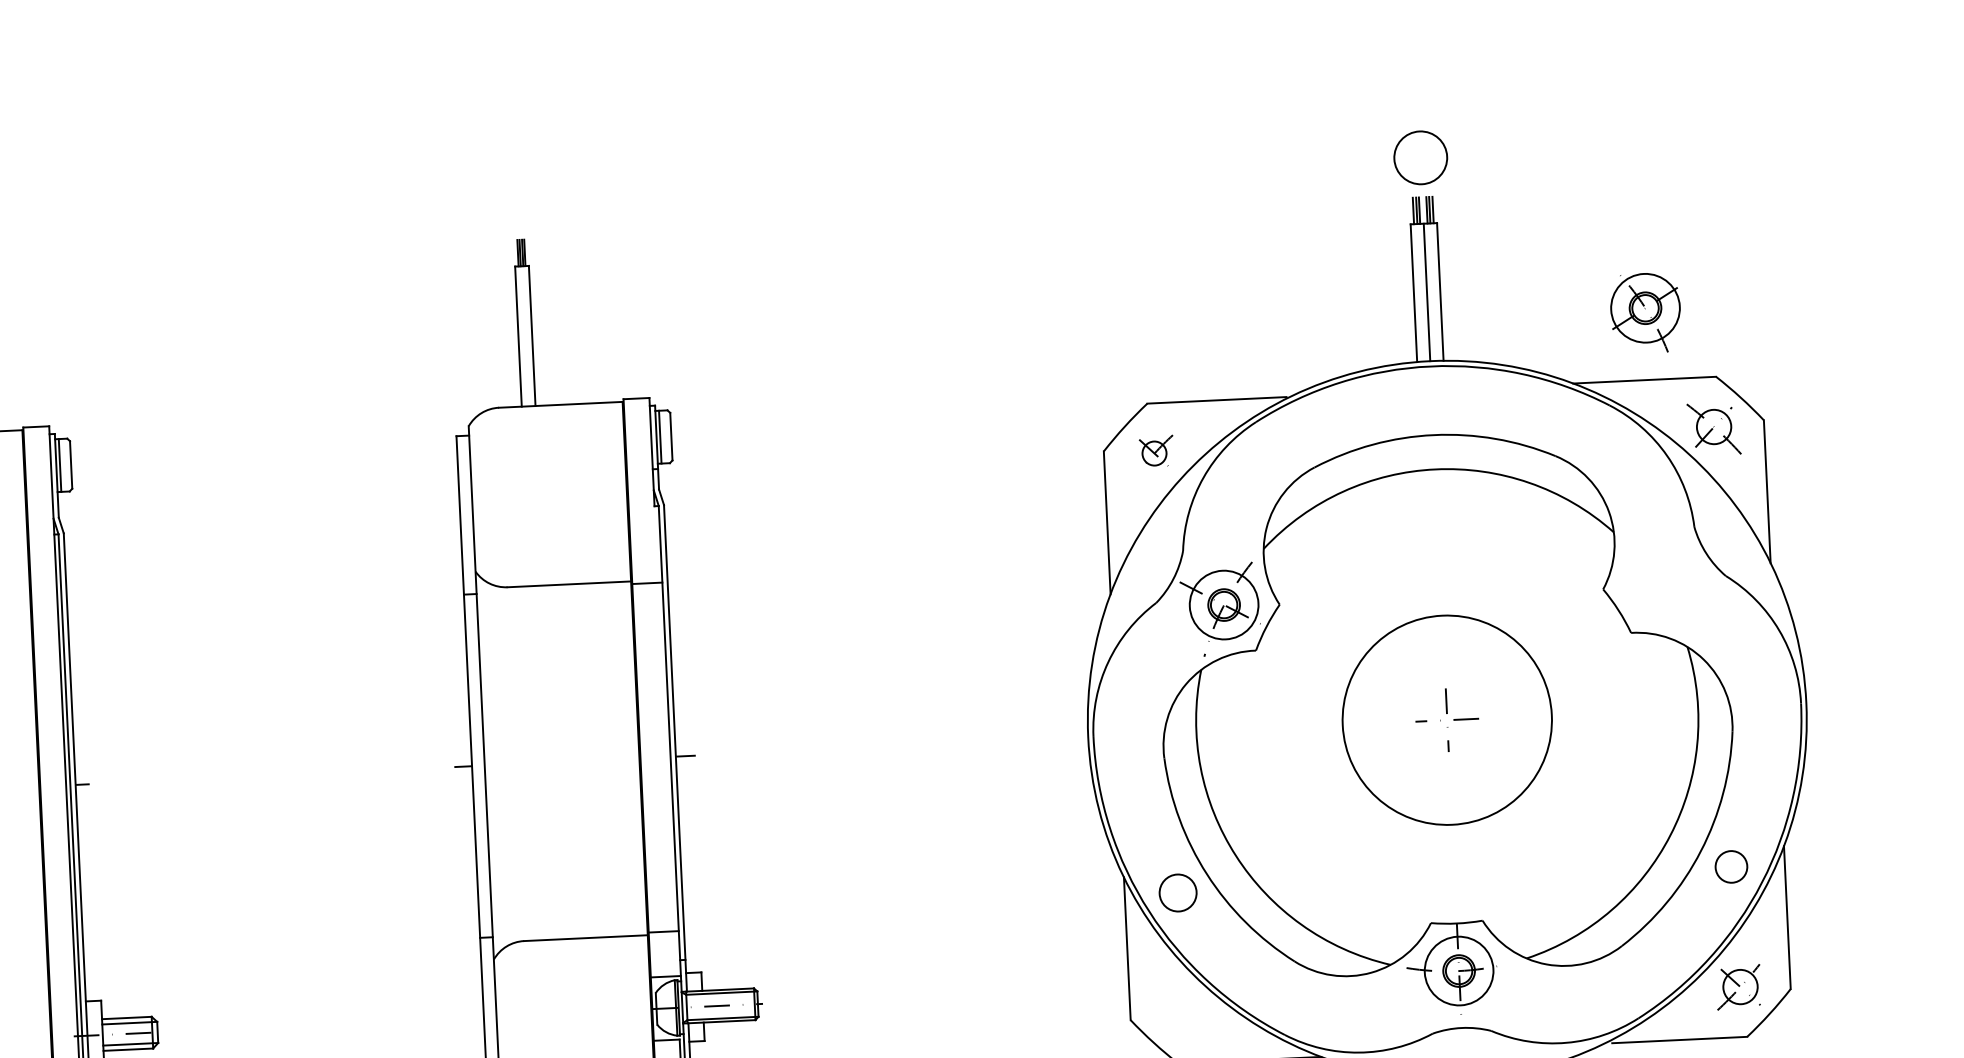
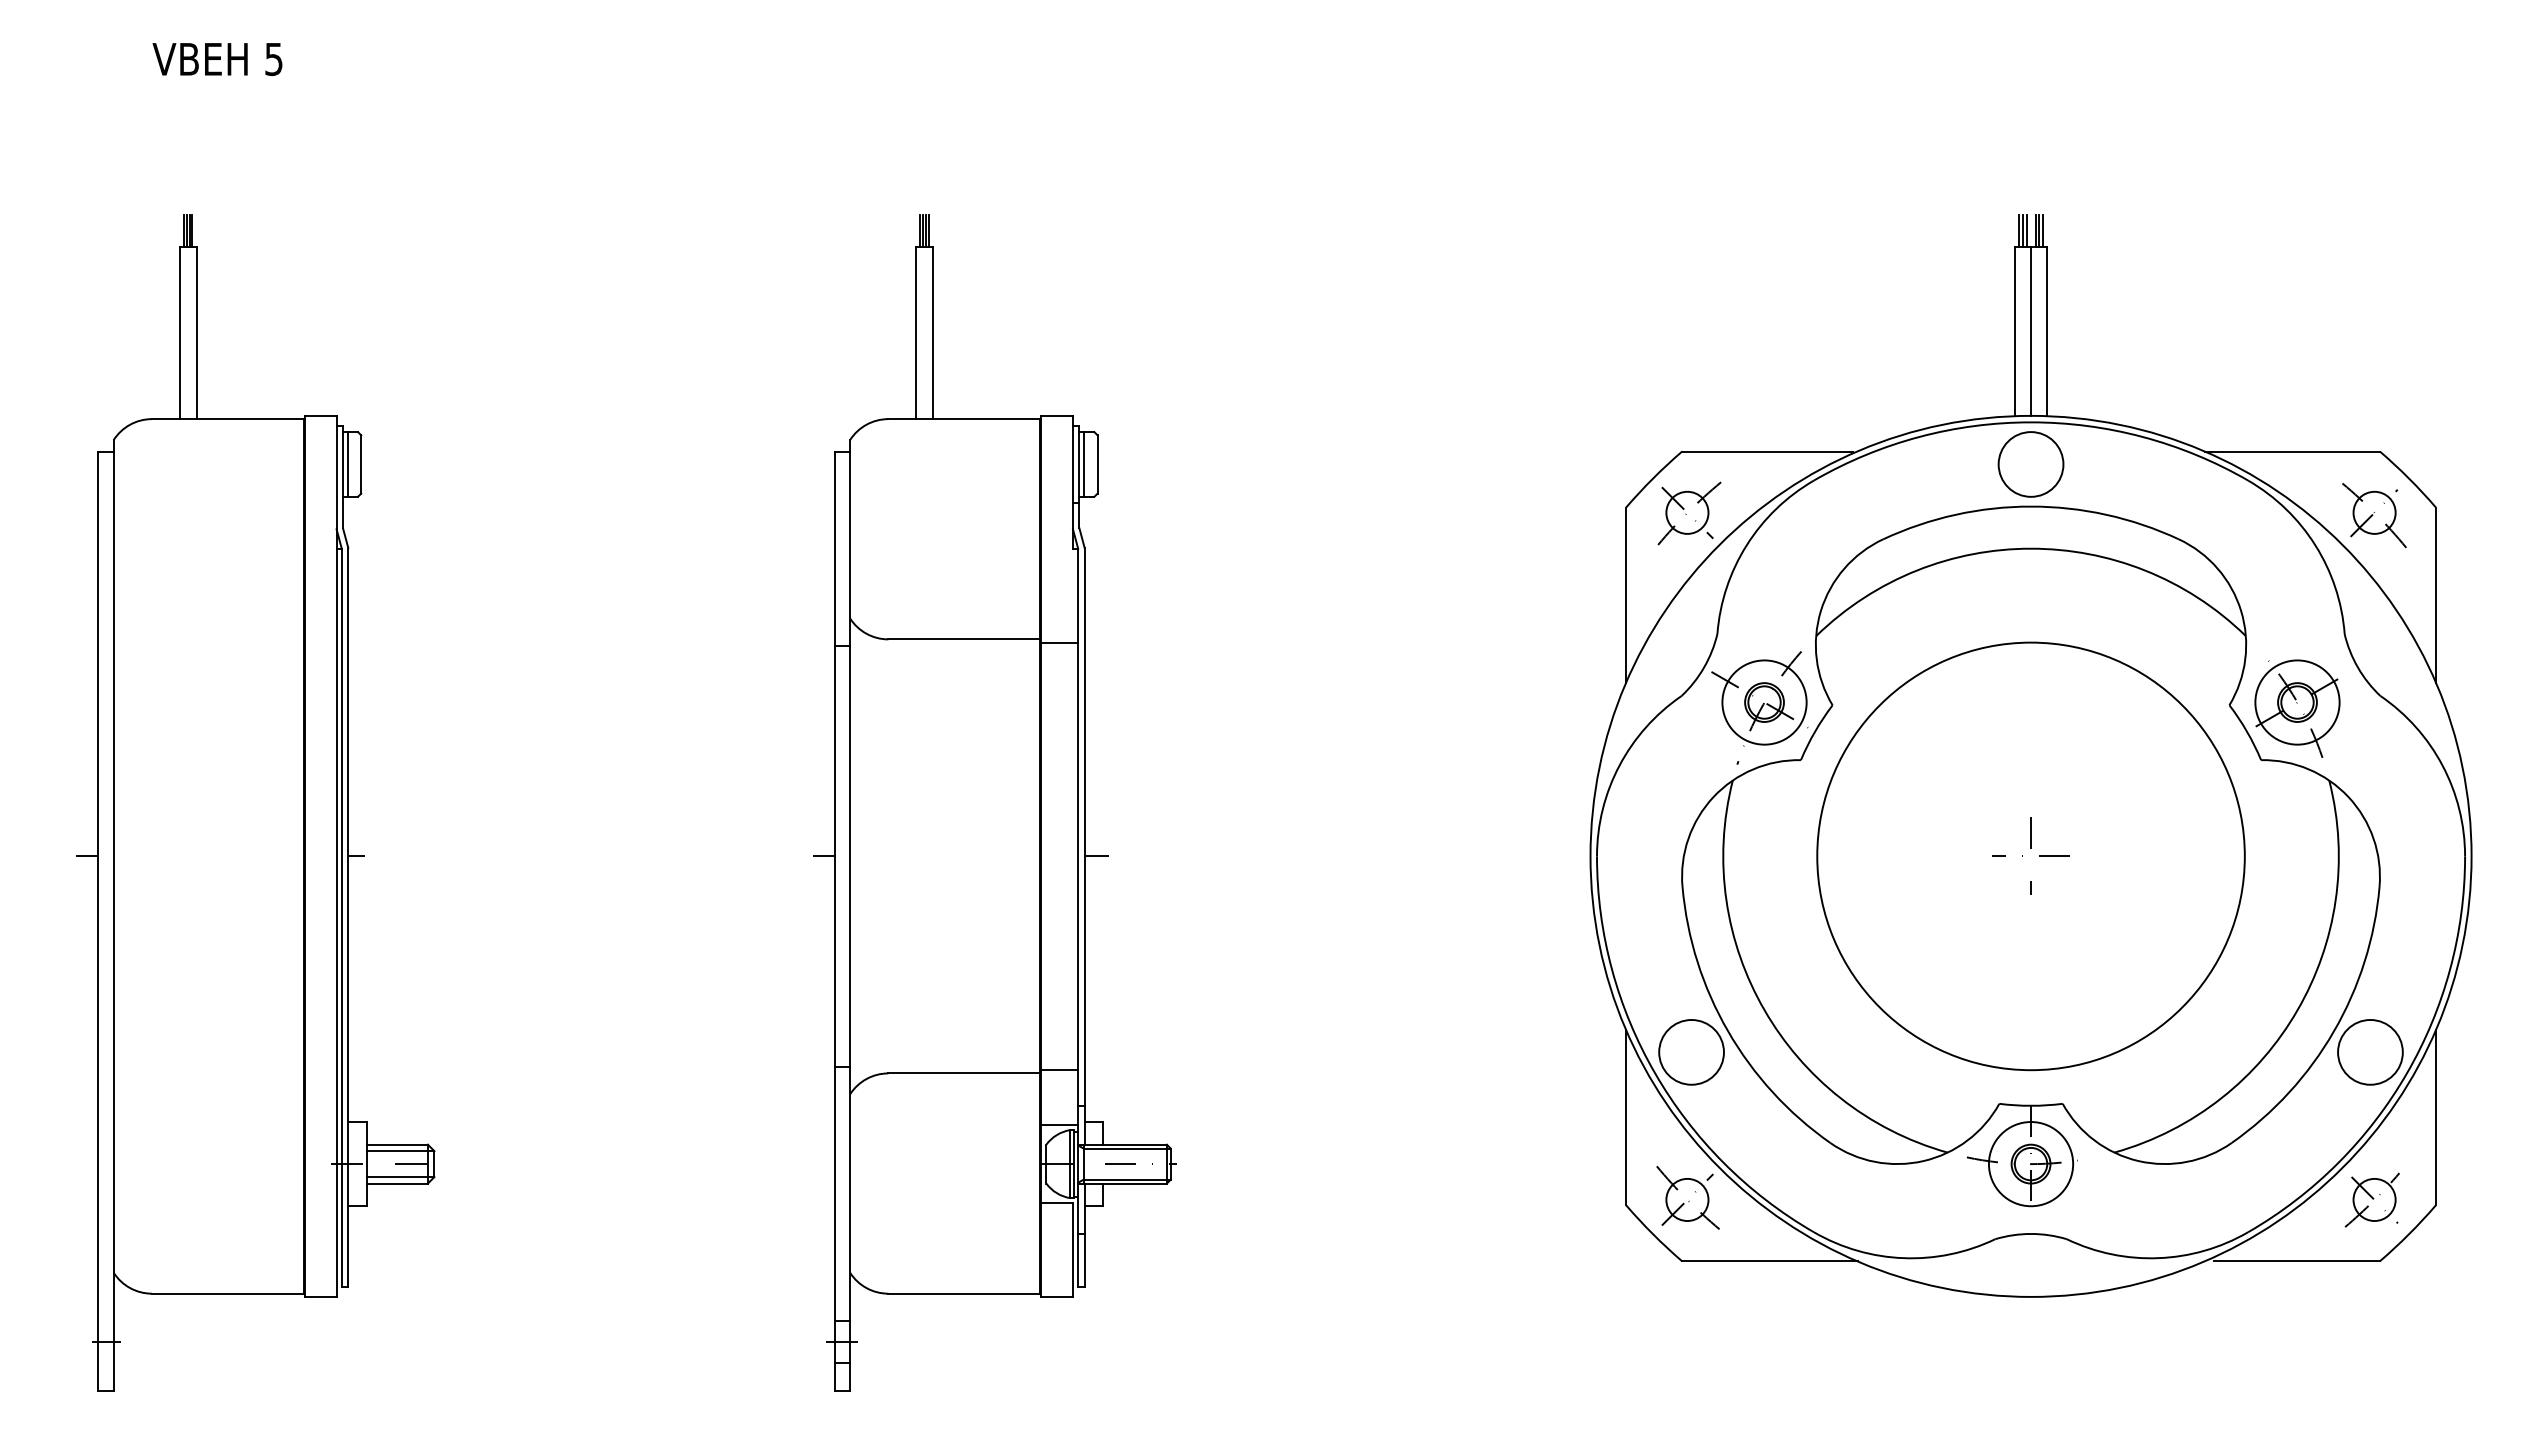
circle: (1420, 157) -> (2030, 464), moved
part: (1645, 313) -> (2297, 708), moved
part: (1155, 453) -> (1689, 513), size x1.43
circle: (1446, 720) -> (2030, 856), size x1.67
circle: (1731, 866) -> (2370, 1051), size x1.67
circle: (1178, 892) -> (1691, 1051), size x1.43
part: (1180, 1011) -> (1687, 1197), added

